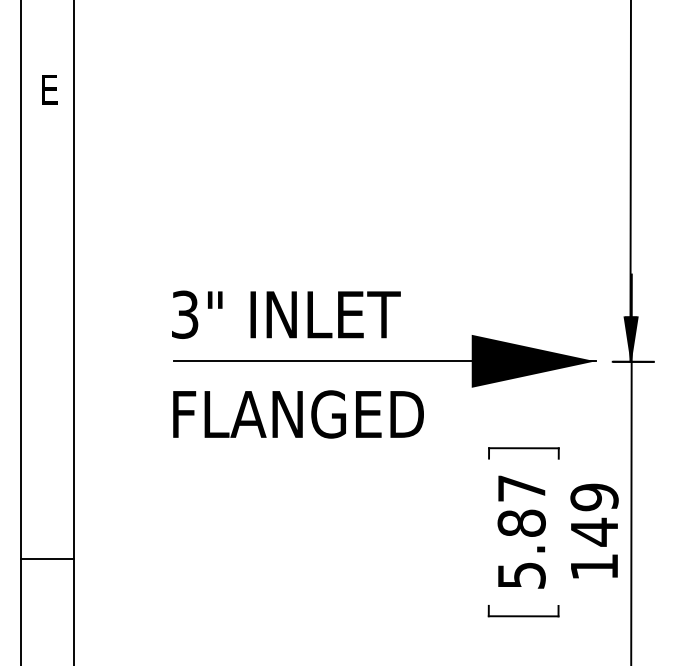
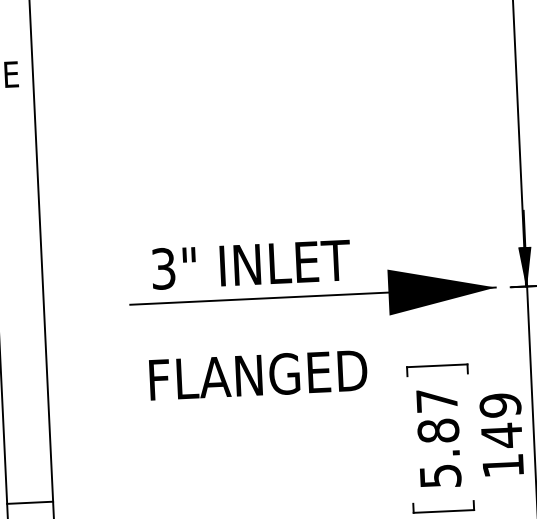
text: (286, 314) -> (251, 264), moved
text: (298, 414) -> (258, 375), moved
line: (47, 558) -> (29, 502), moved

